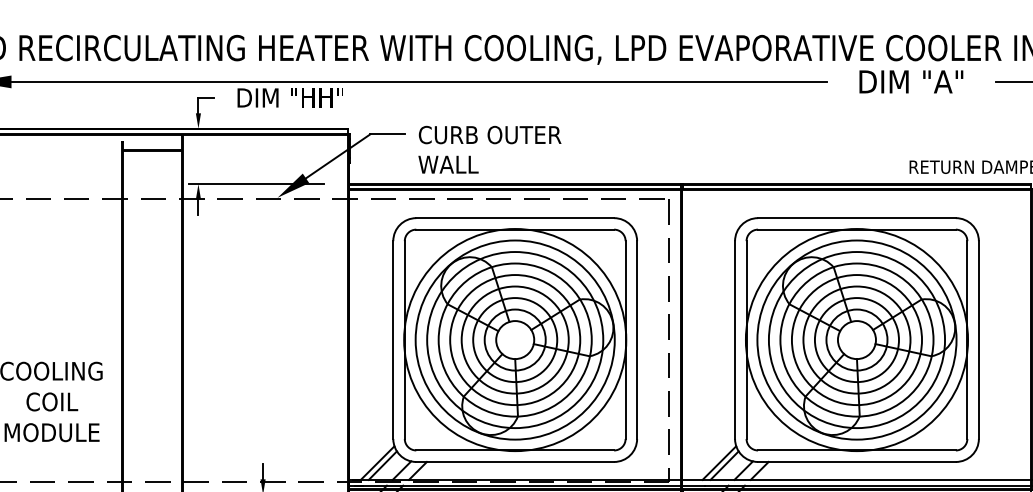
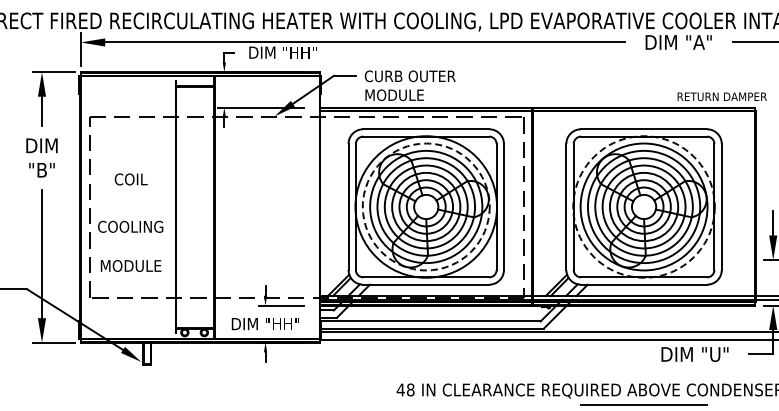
text: (463, 165) -> (393, 95), WALL -> MODULE
circle: (514, 339) -> (425, 206), solid -> dashed
circle: (856, 339) -> (643, 206), solid -> dashed
text: (51, 402) -> (130, 179), moved

